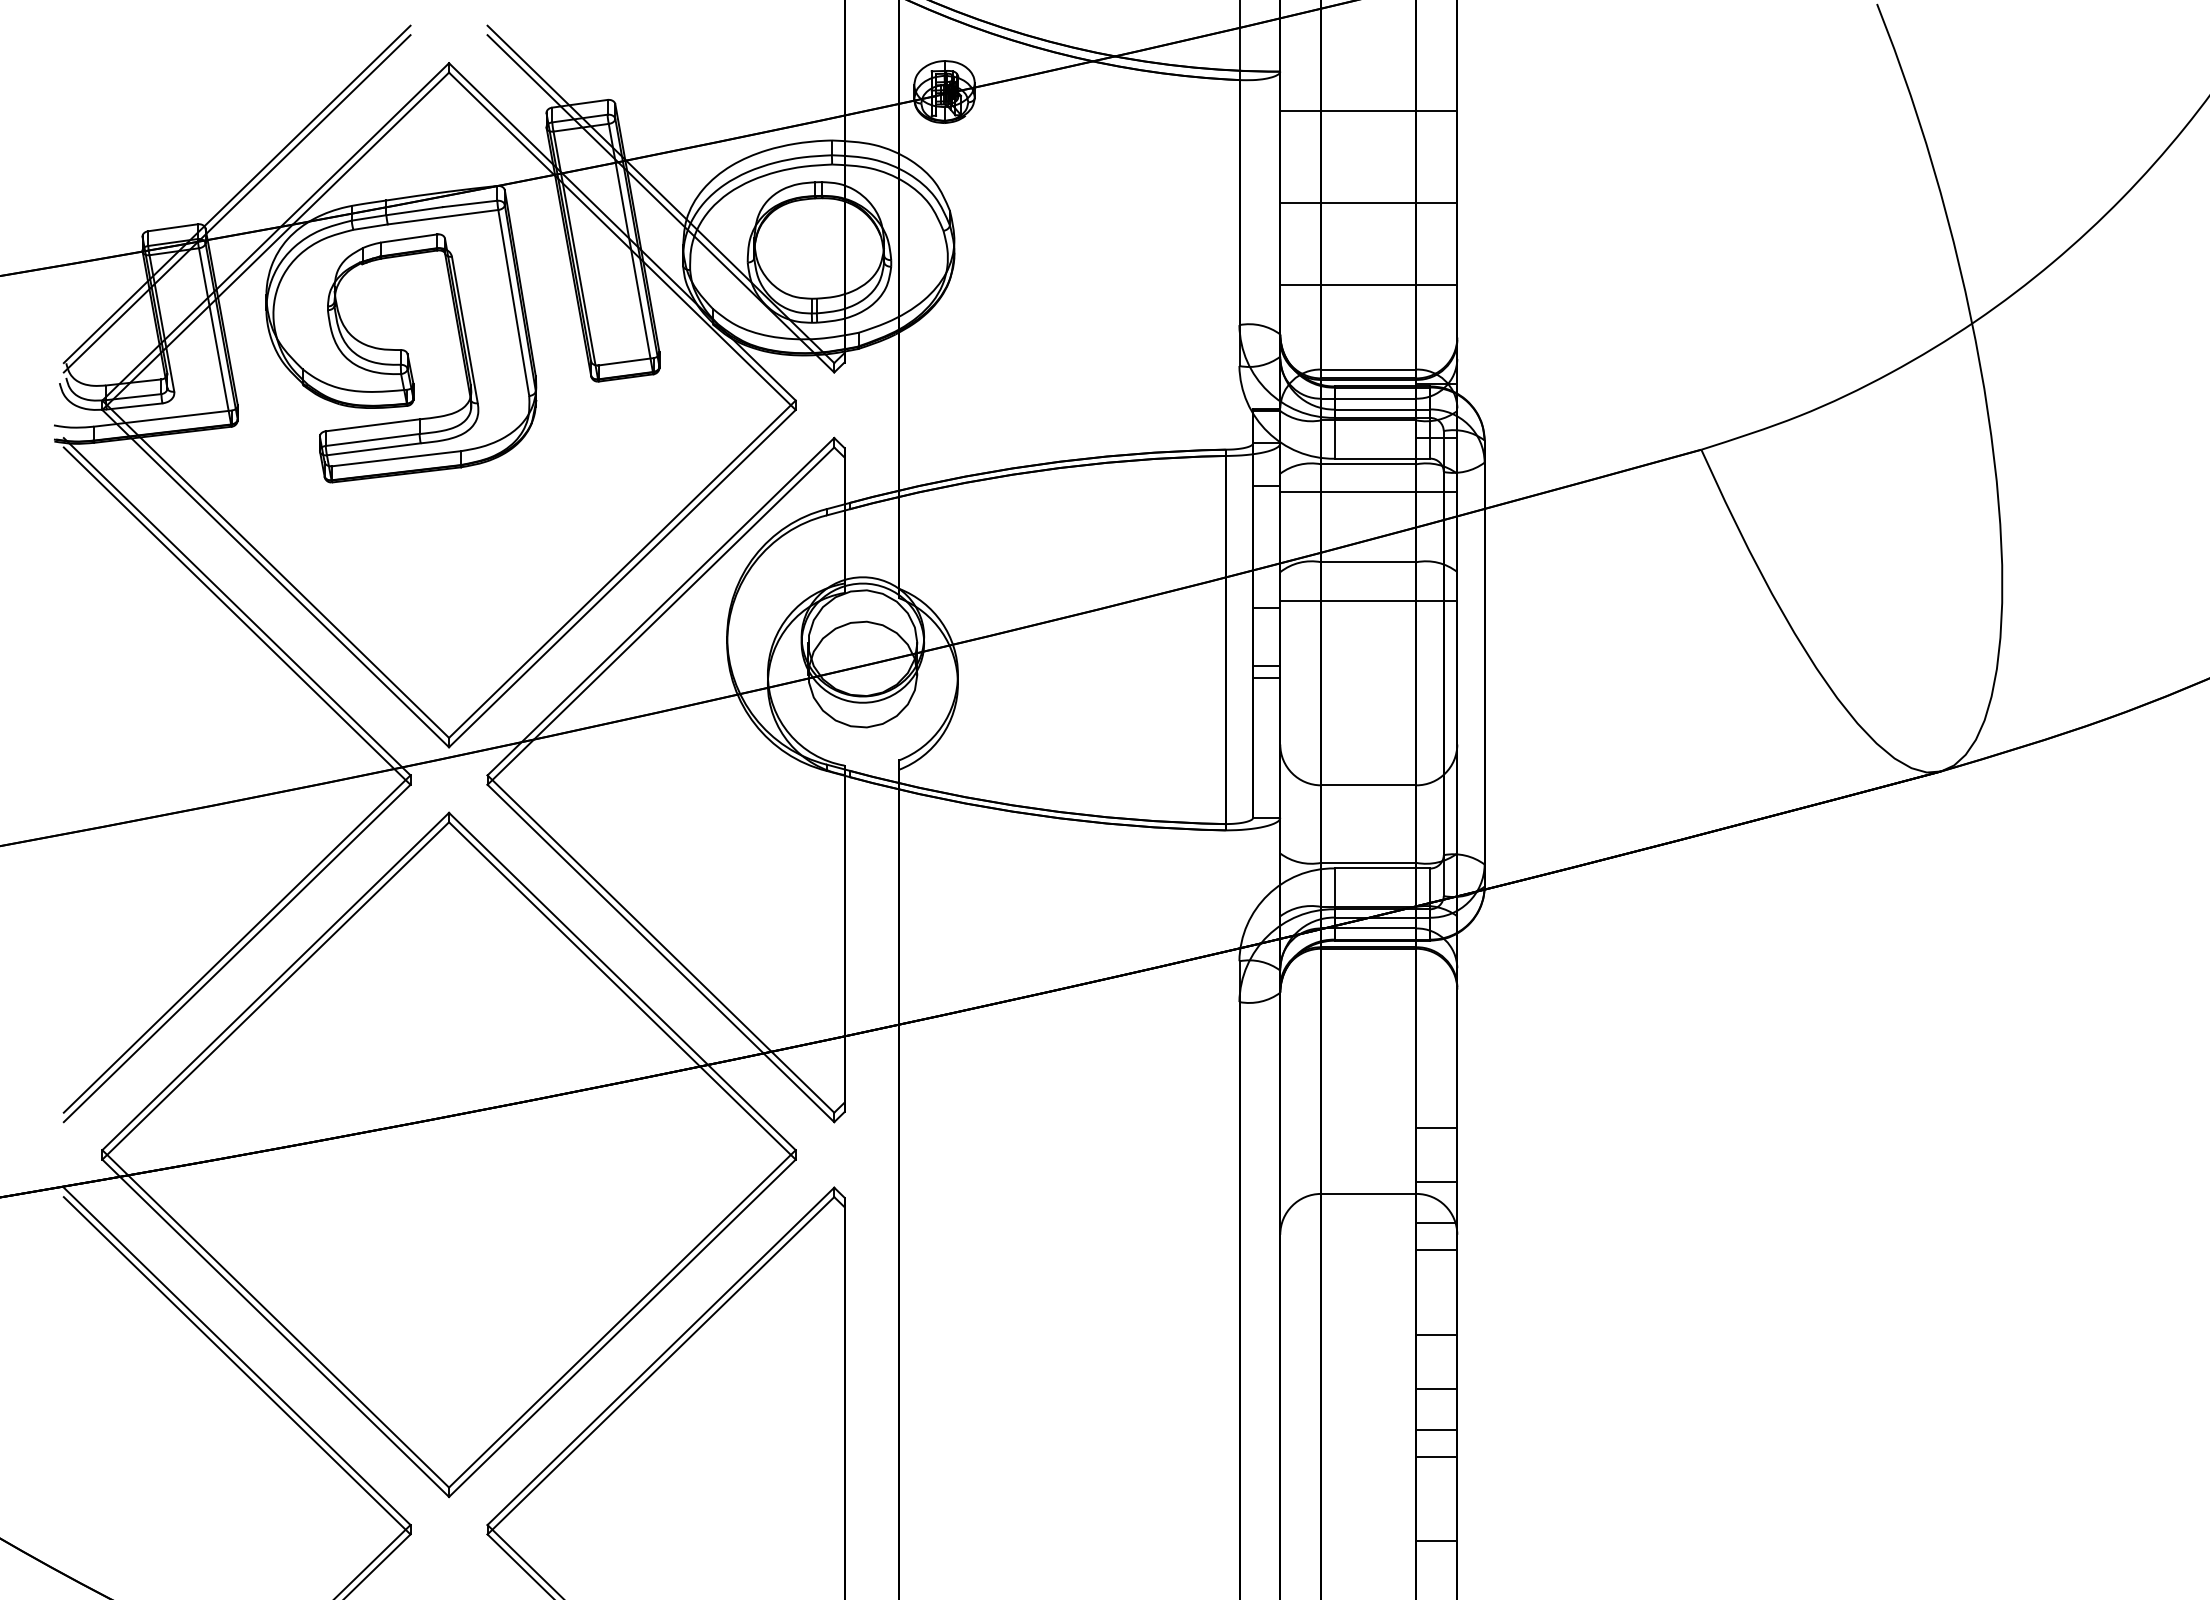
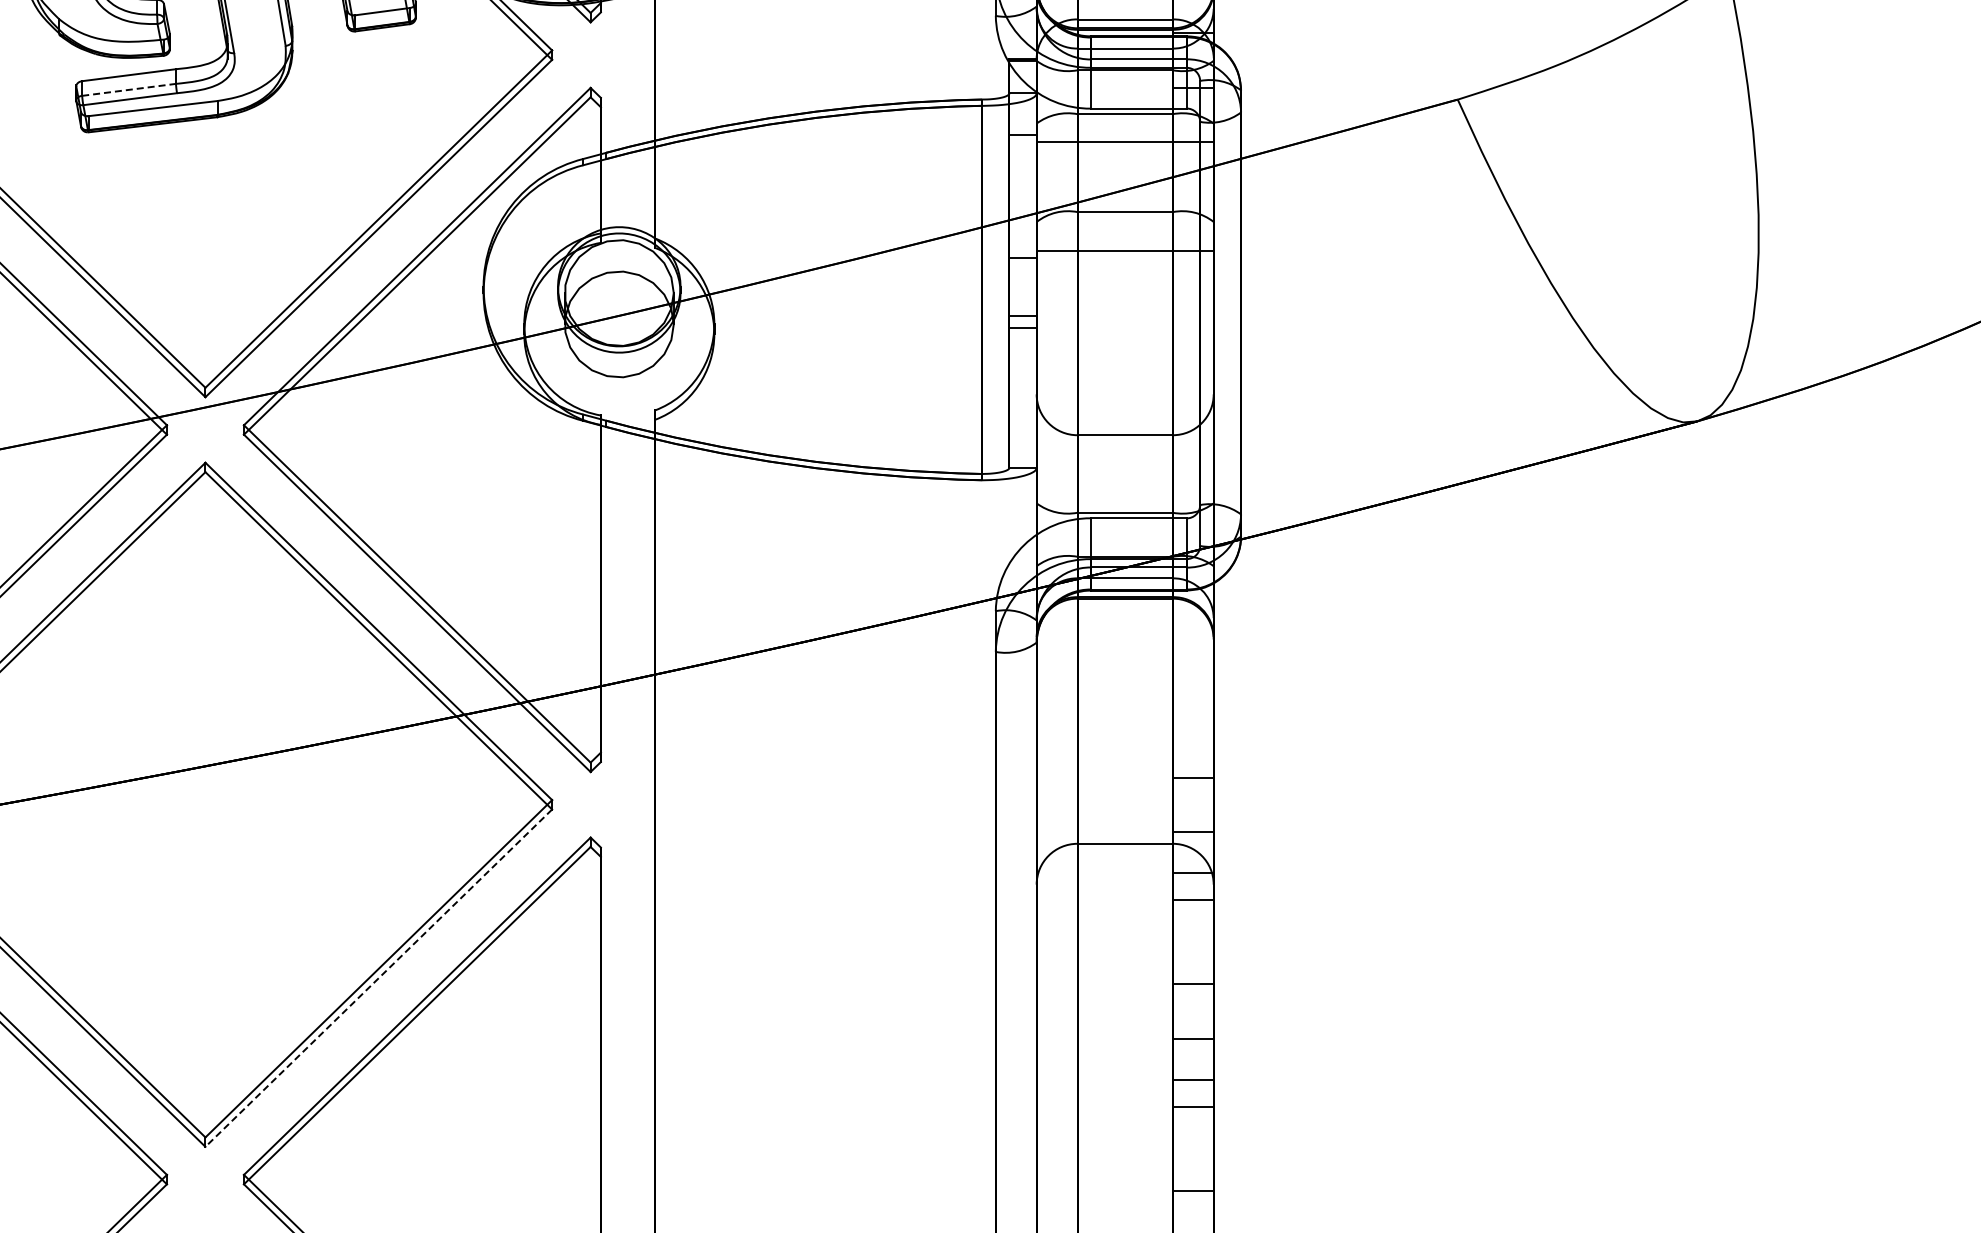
line: (373, 439) -> (129, 89), solid -> dashed
line: (622, 1328) -> (378, 978), solid -> dashed

